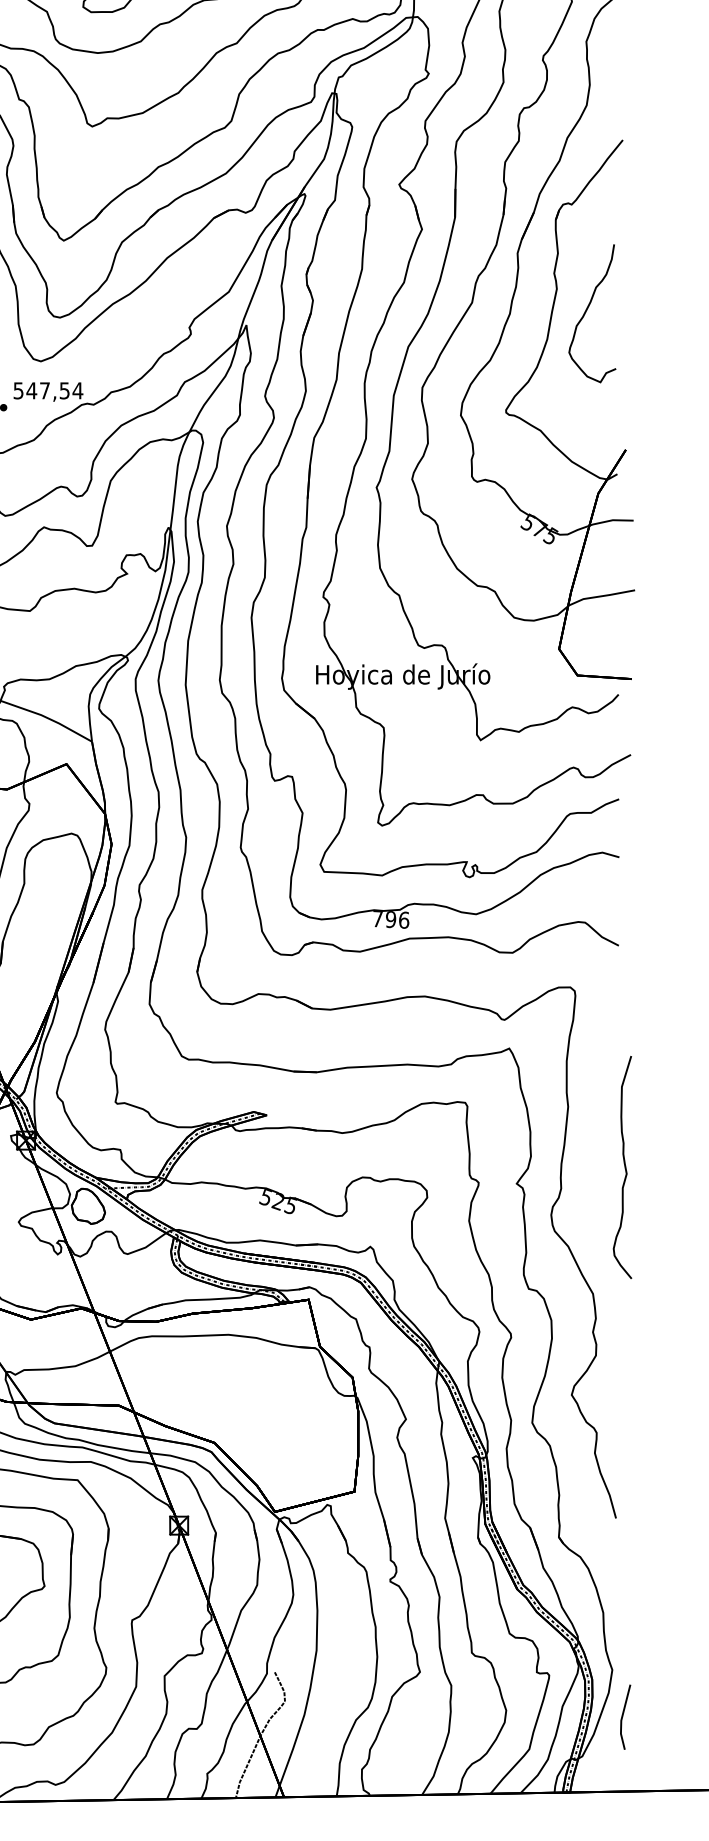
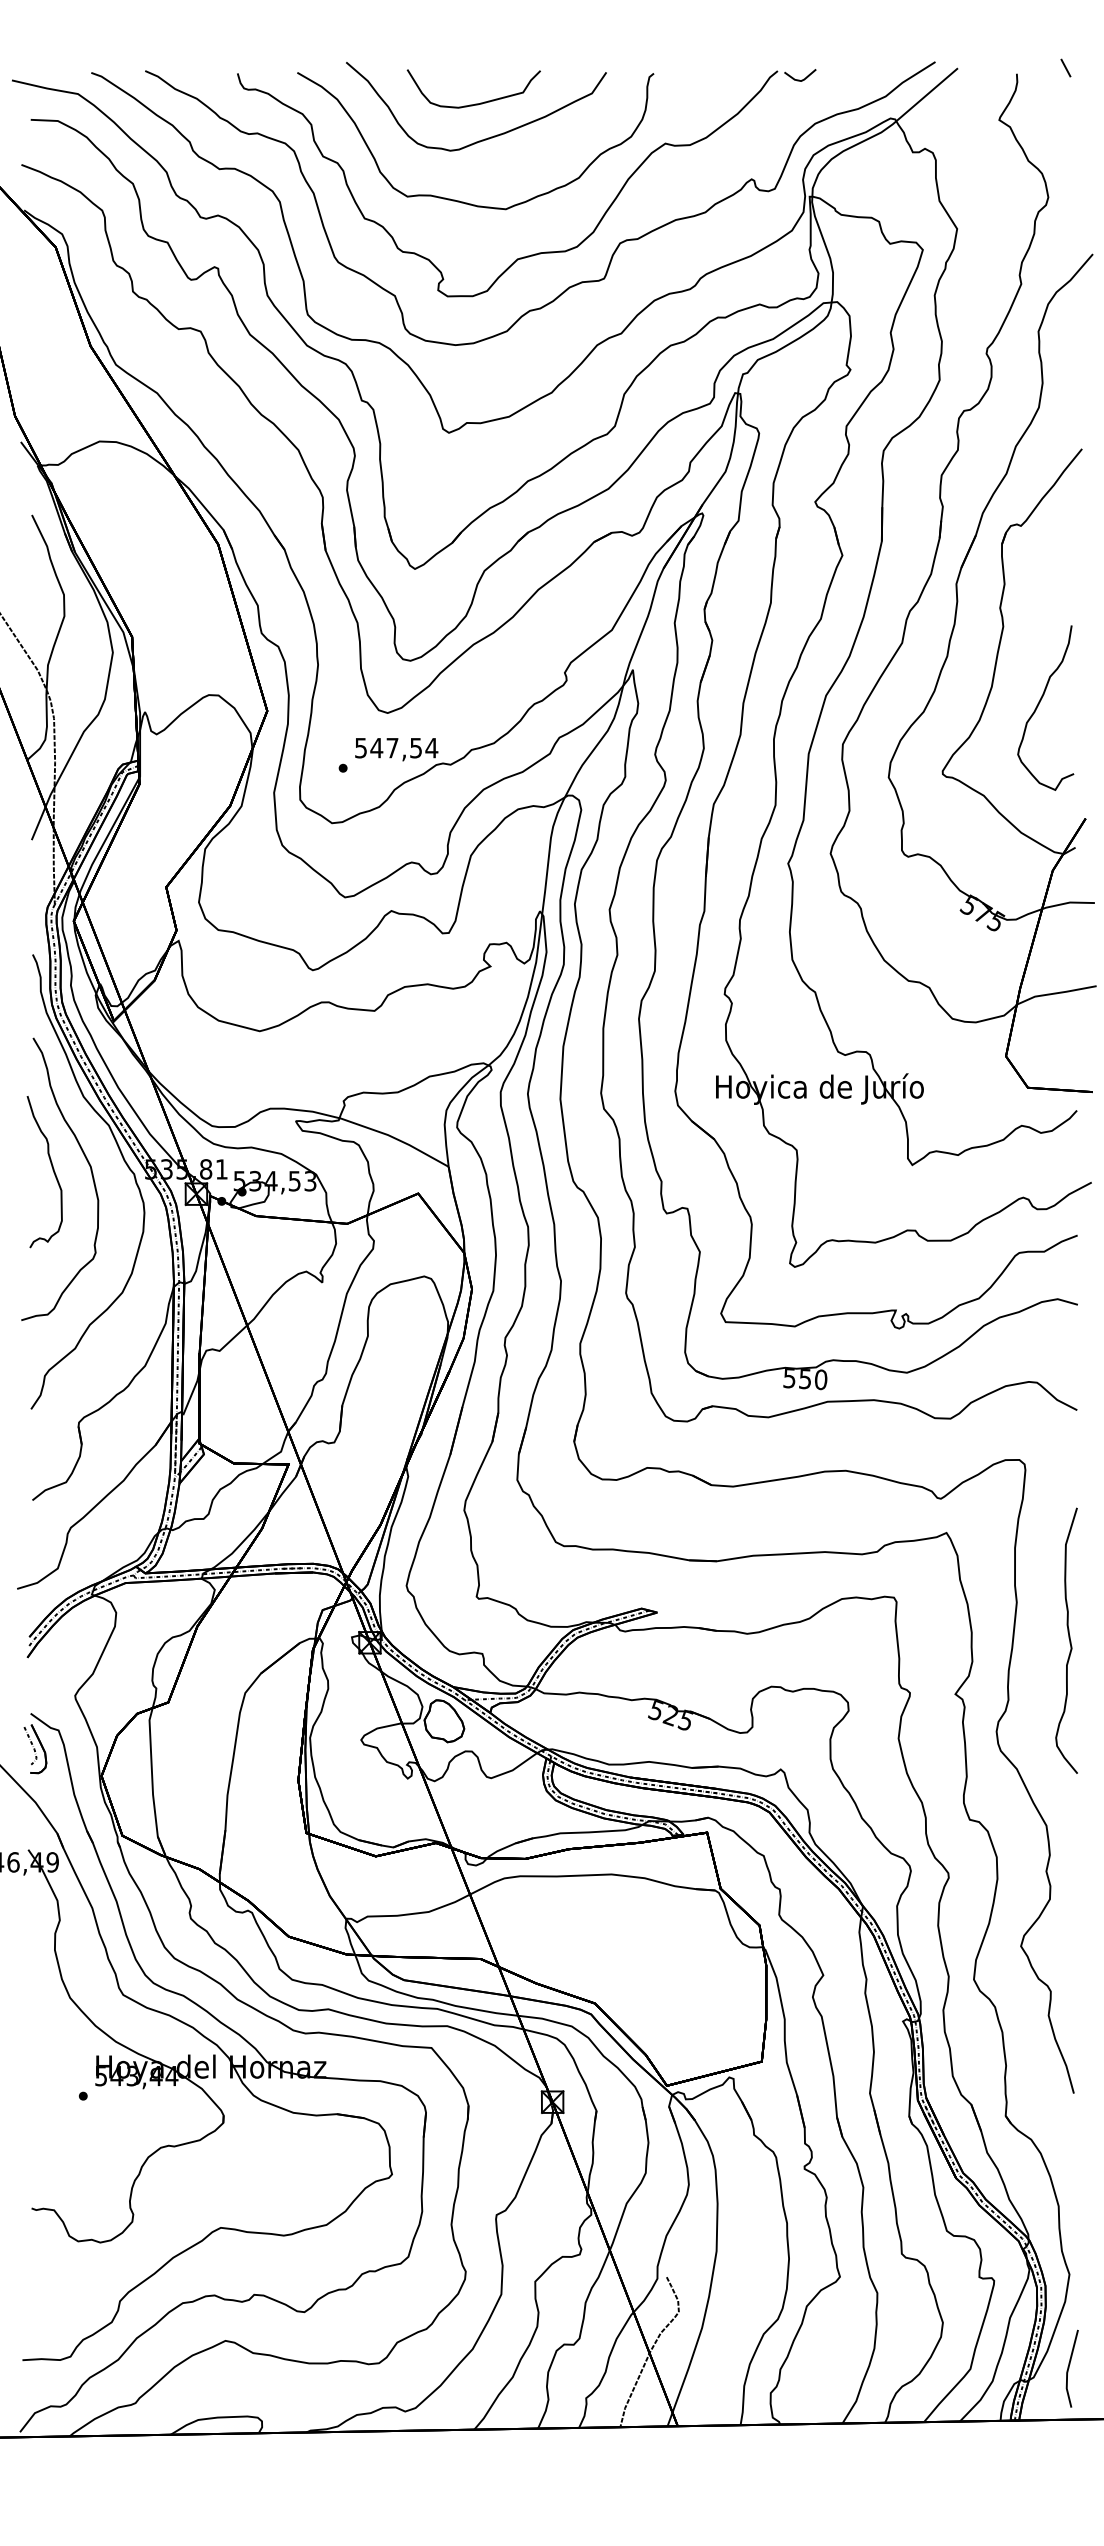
curve: (587, 310) -> (1039, 704), moved
text: (391, 919) -> (805, 1379), 796 -> 550
curve: (624, 1165) -> (1068, 1638), moved
line: (623, 1716) -> (1069, 2368), moved

